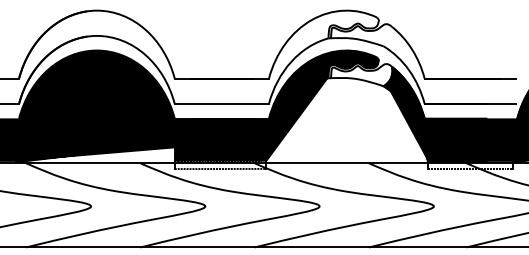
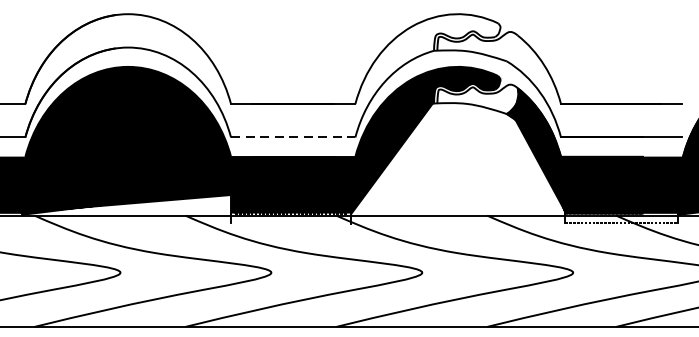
line: (222, 104) -> (294, 138), solid -> dashed
line: (219, 168) -> (290, 222), removed

